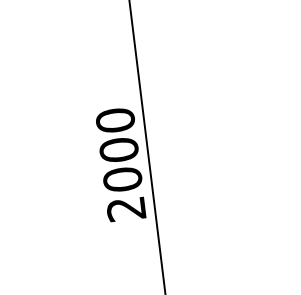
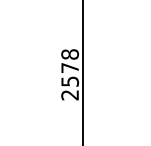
text: (117, 148) -> (69, 67), 2000 -> 2578

